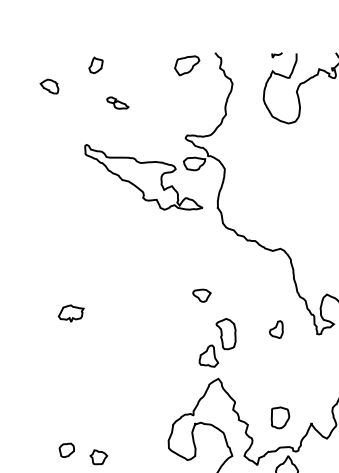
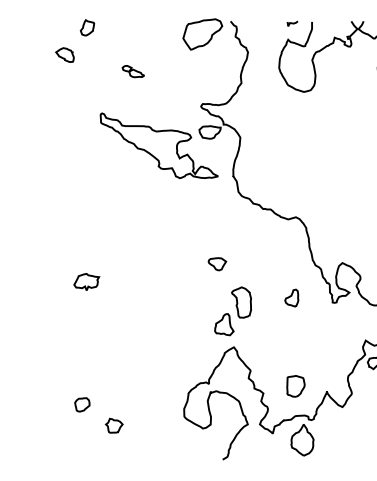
part: (96, 65) -> (87, 27), moved
part: (187, 65) -> (202, 33), size x1.6
part: (67, 450) -> (82, 404), moved

